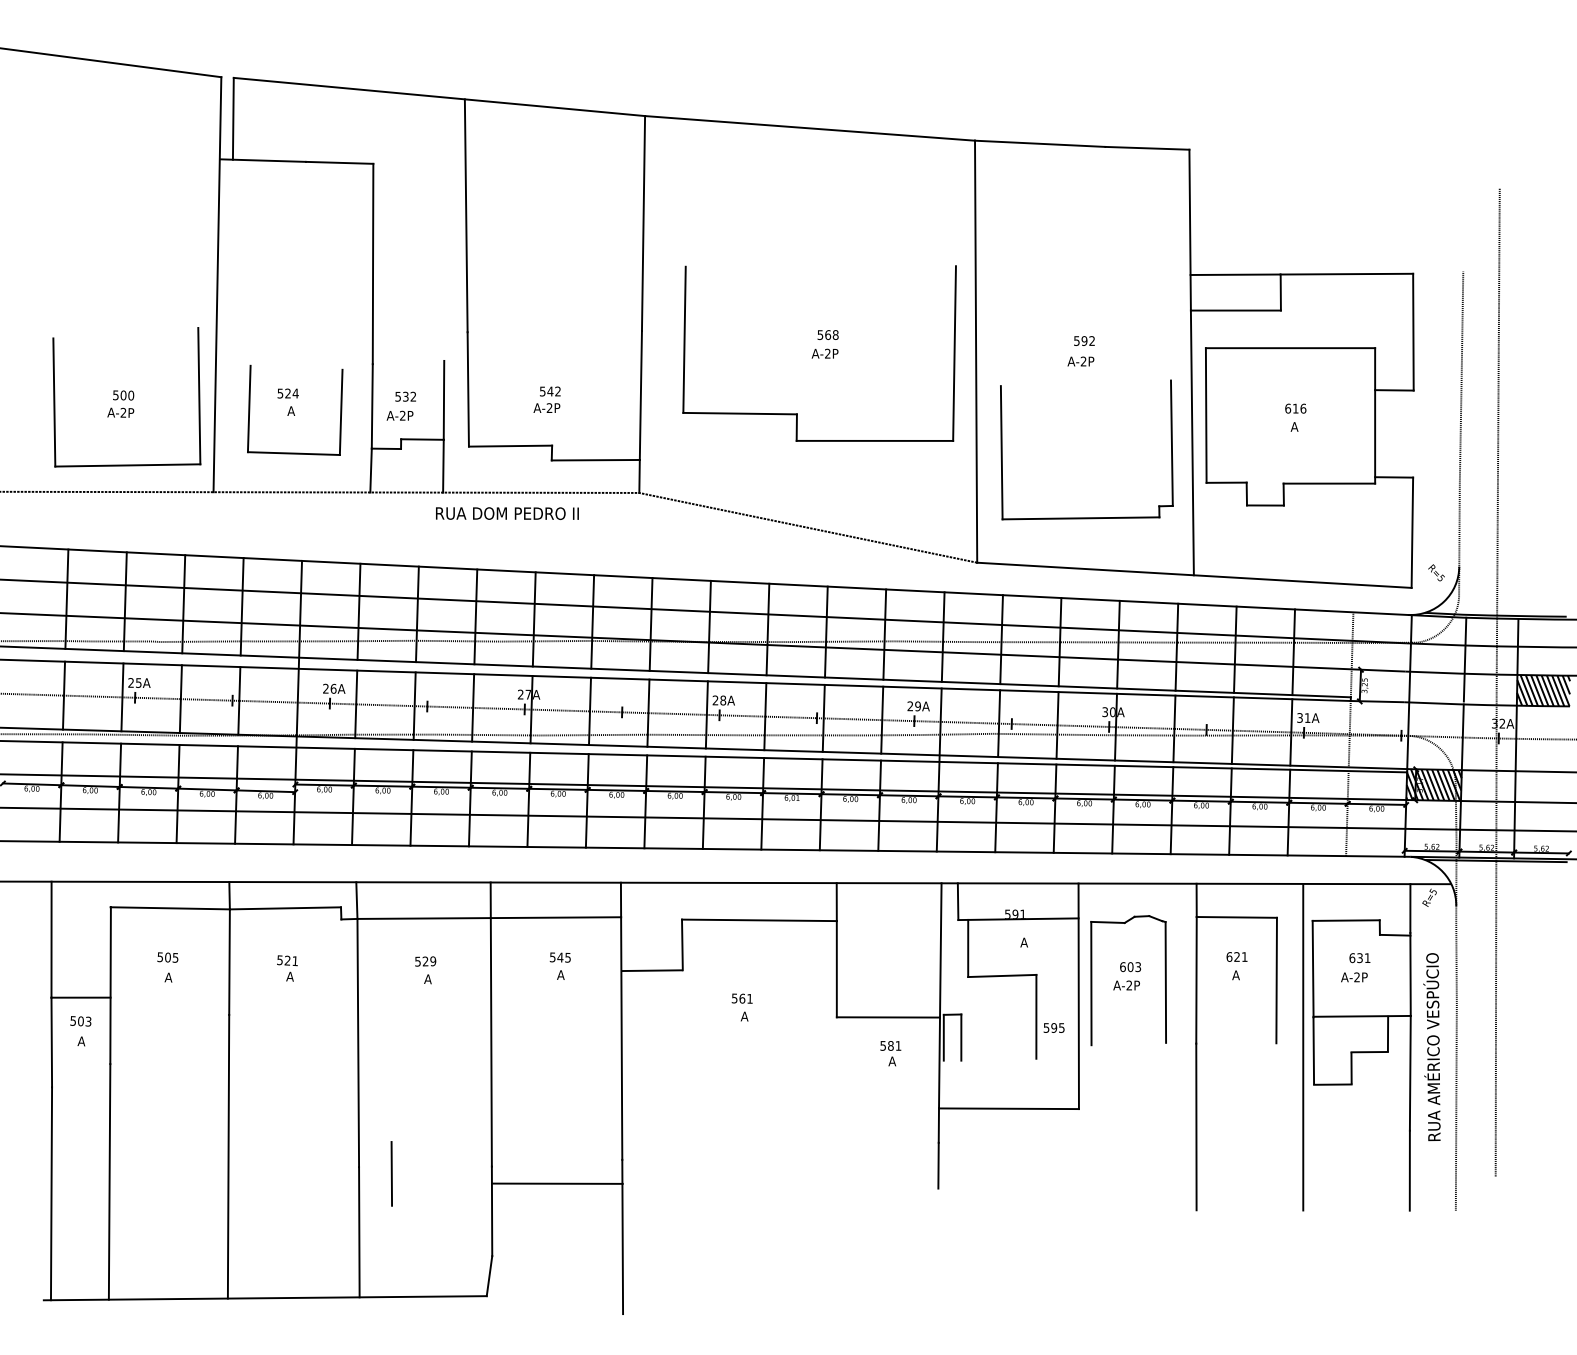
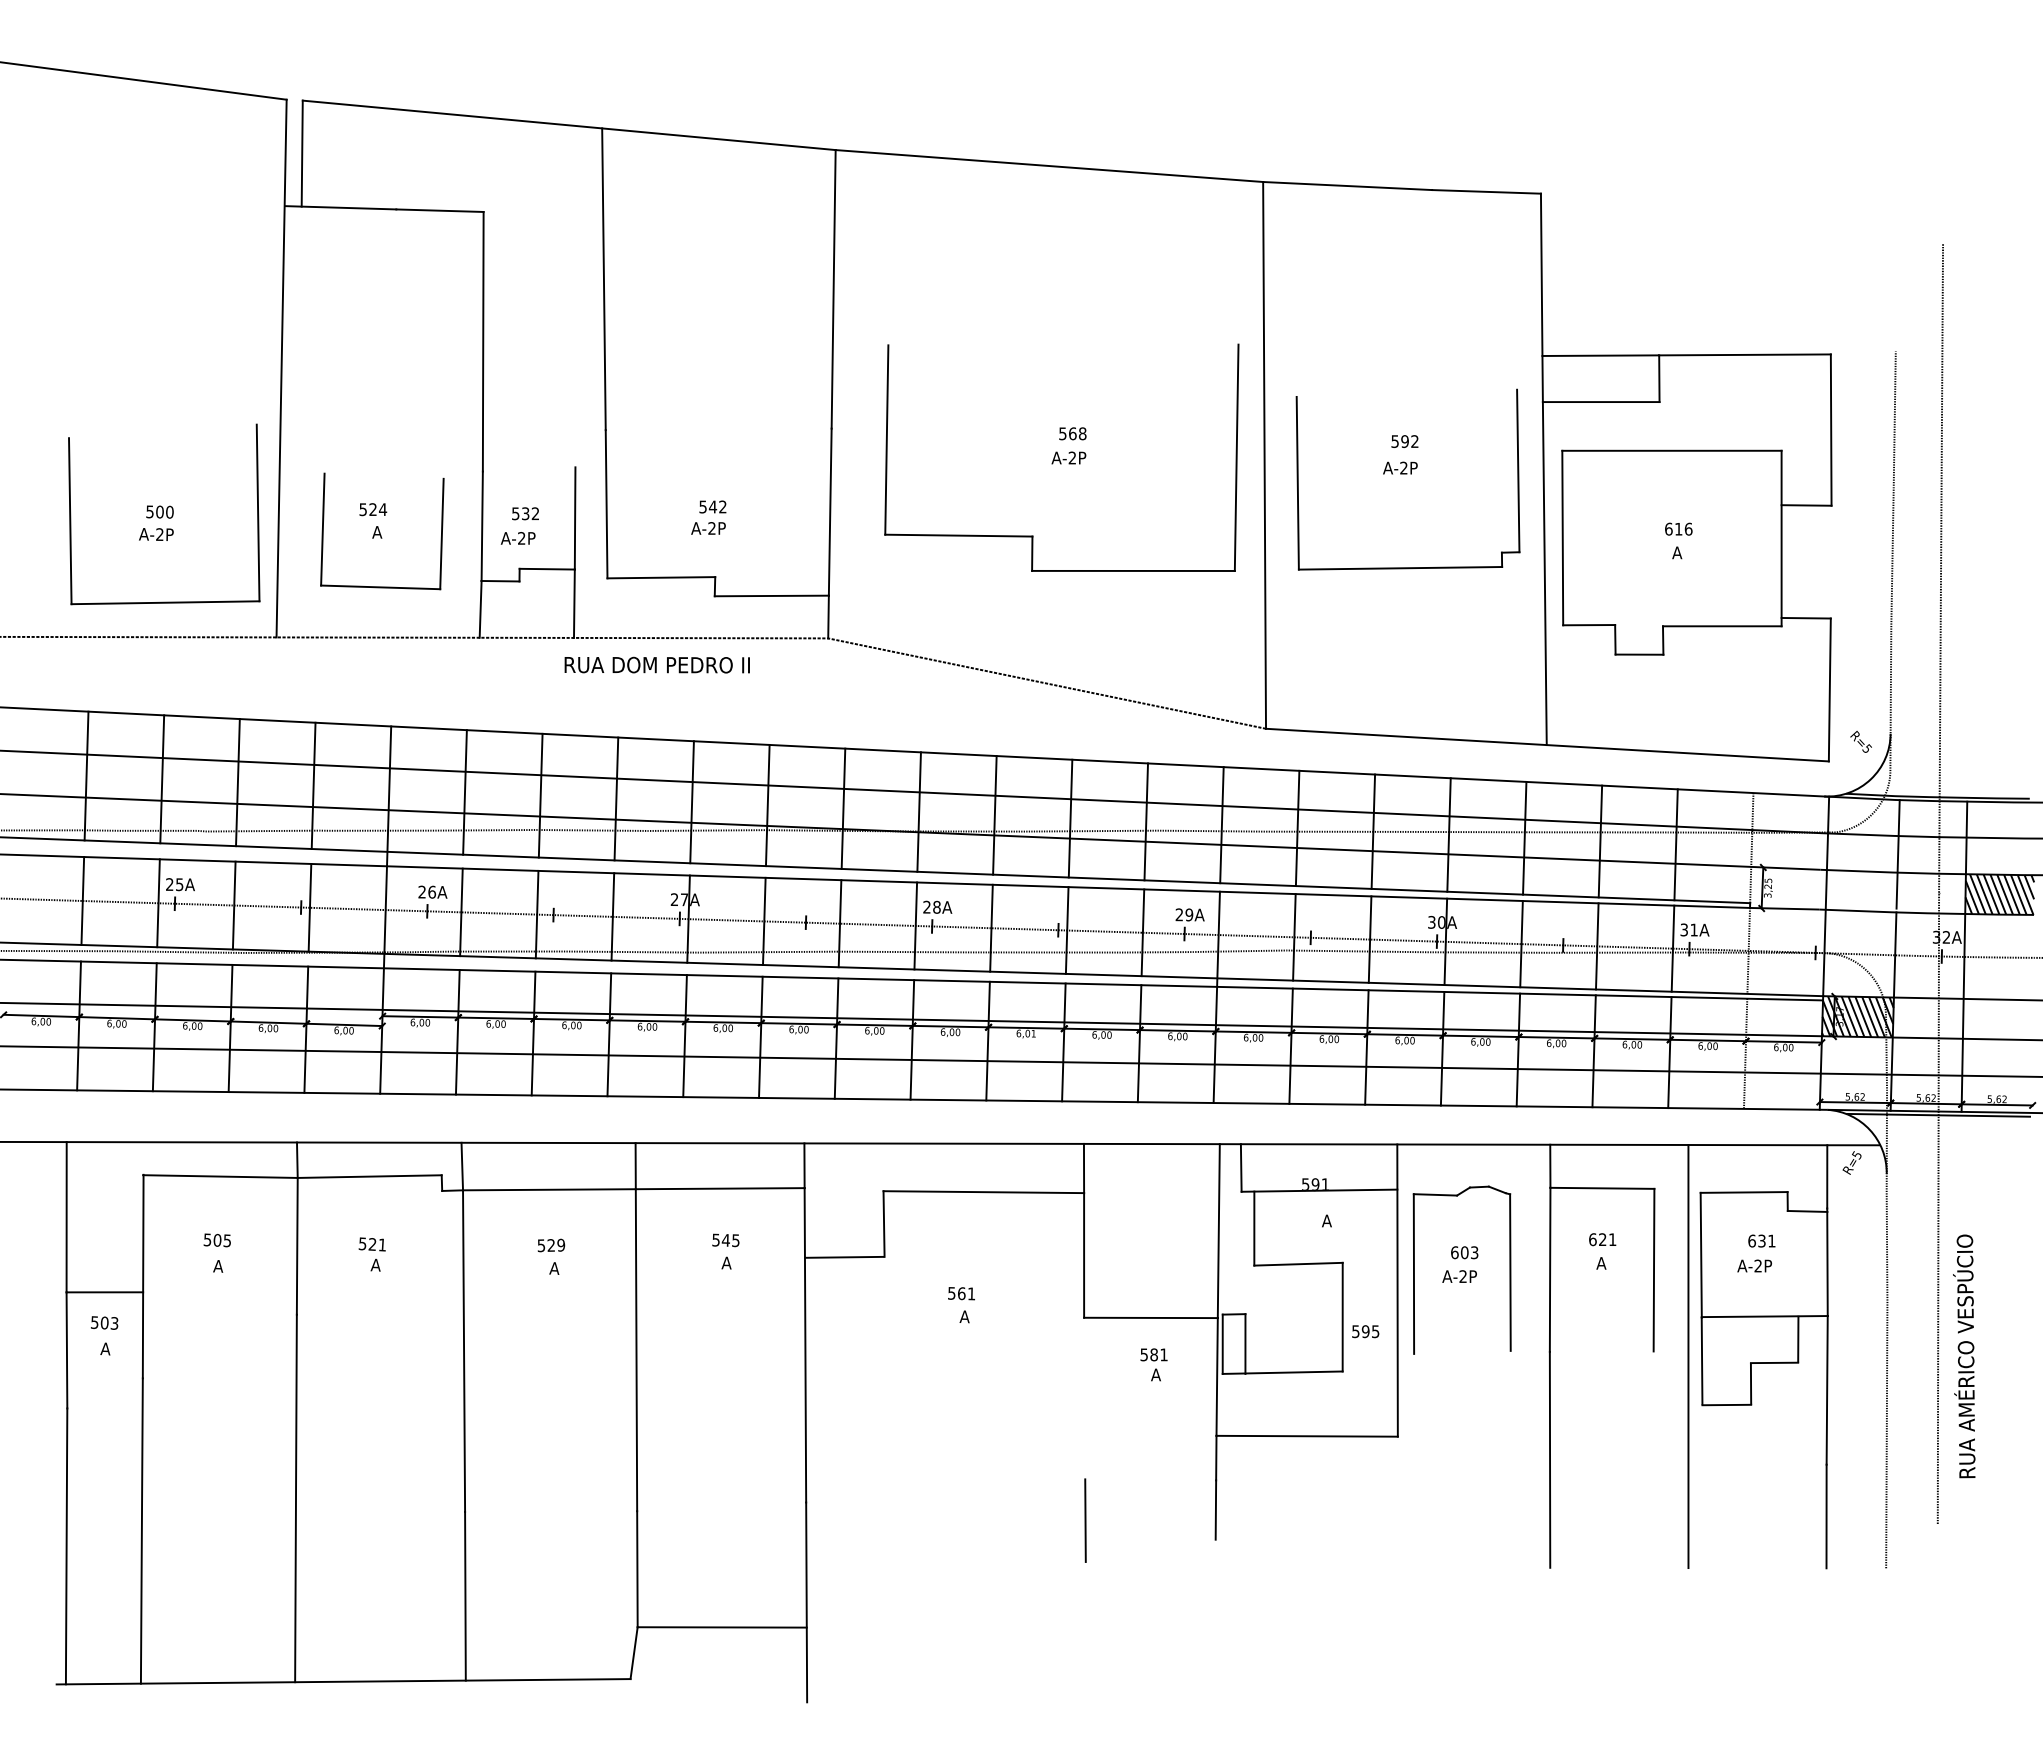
part: (1086, 517) -> (1407, 567), moved
text: (1432, 1047) -> (1964, 1356), moved
line: (989, 1059) -> (1282, 1372), added
line: (391, 1173) -> (1085, 1520), moved
line: (556, 1183) -> (721, 1627), moved

